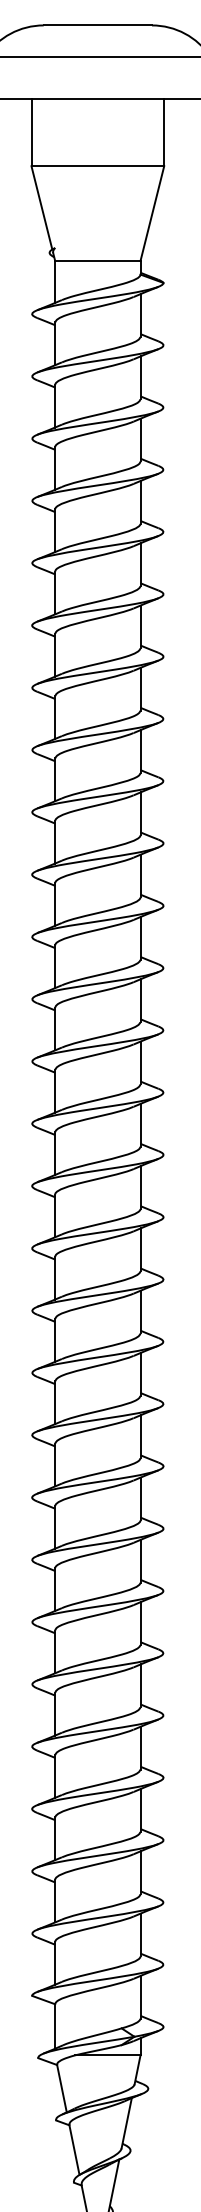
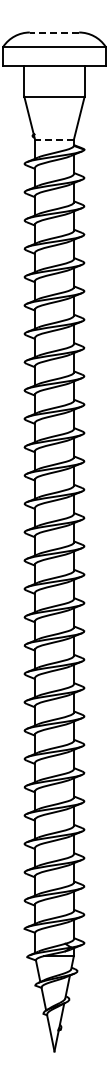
line: (97, 25) -> (54, 32), solid -> dashed
line: (97, 260) -> (54, 139), solid -> dashed

